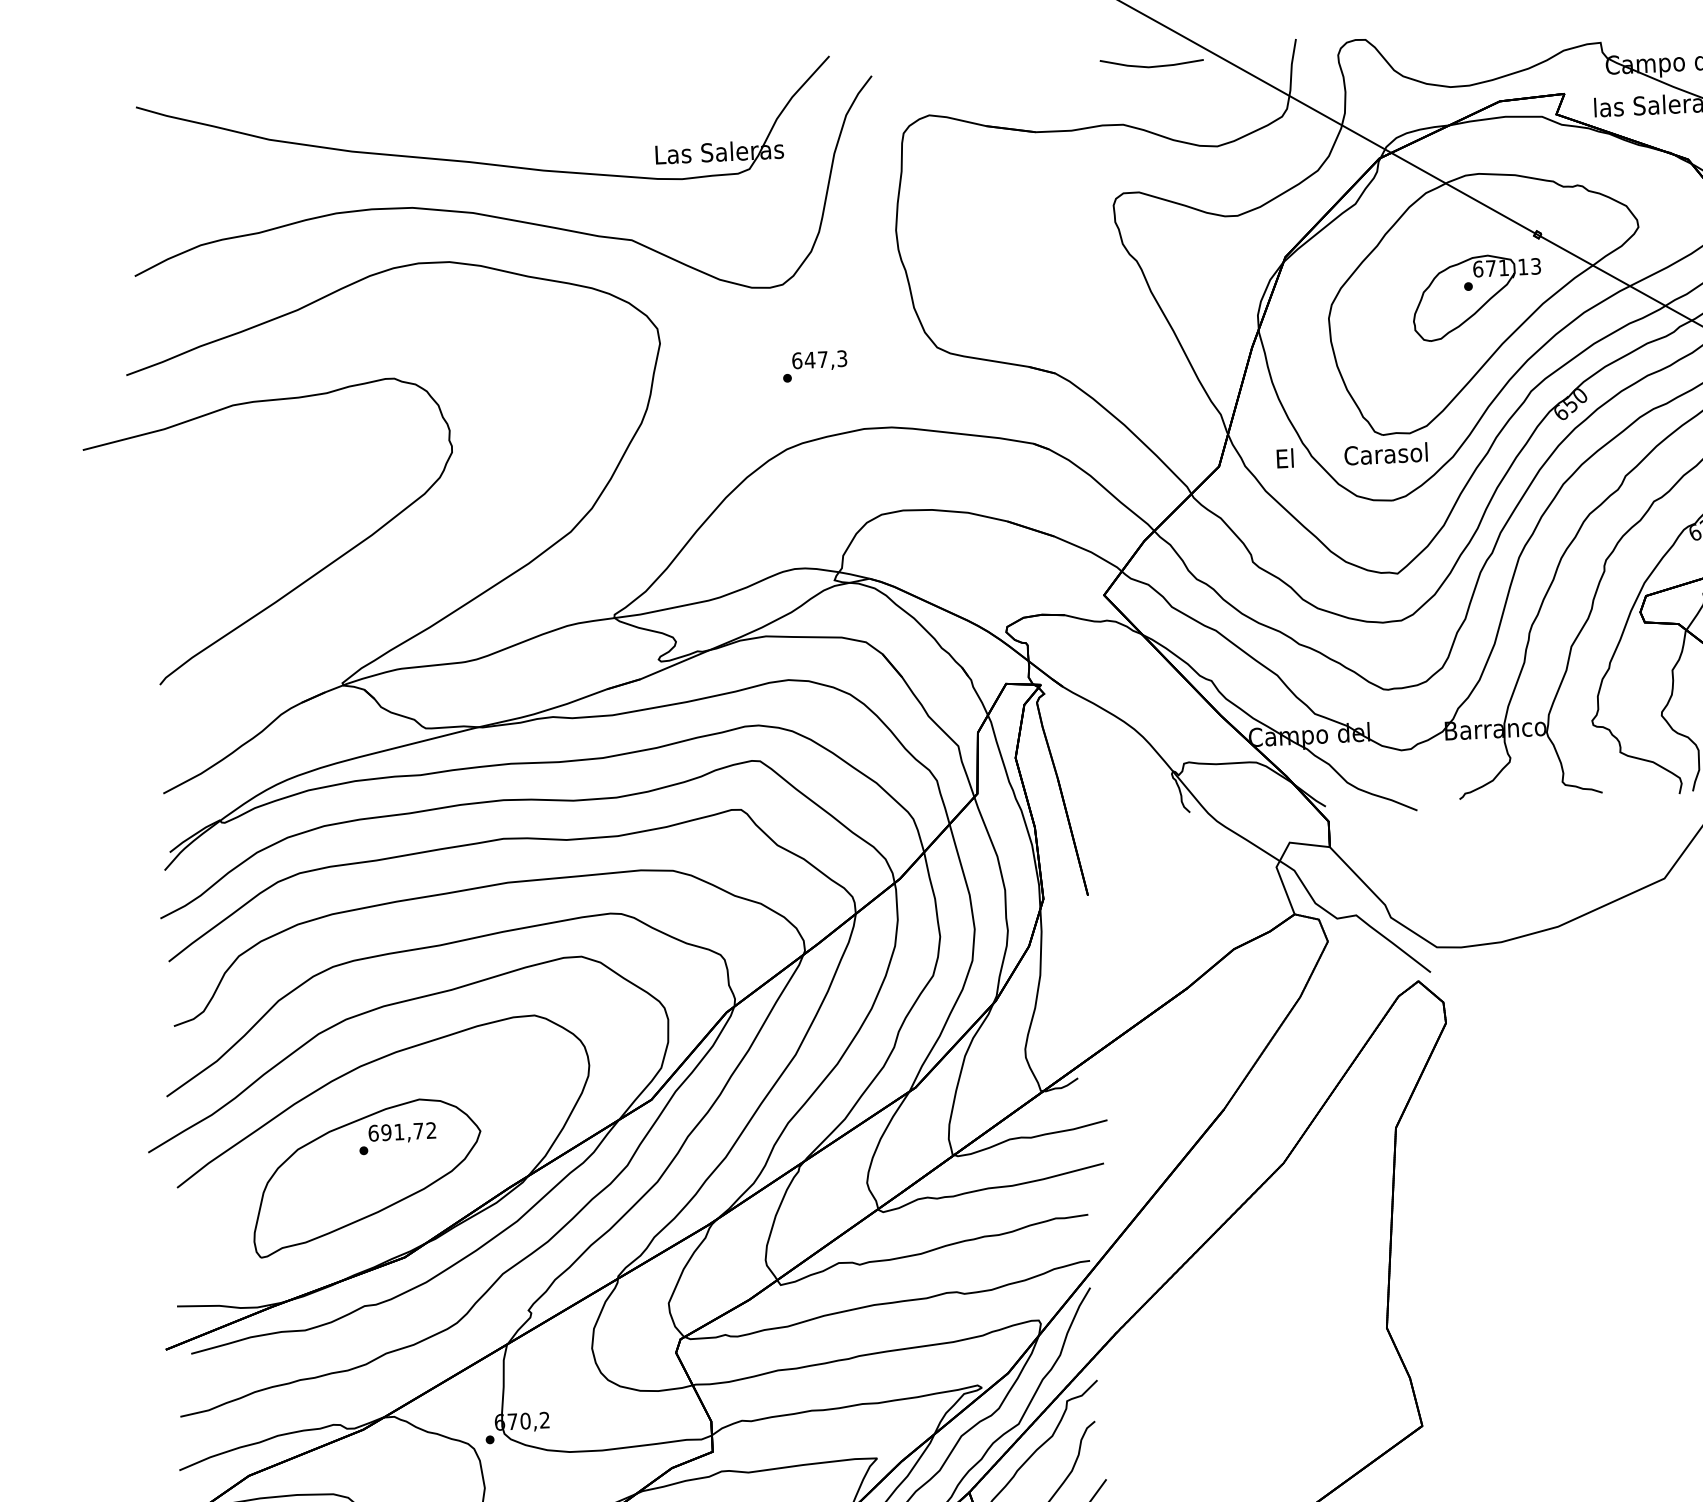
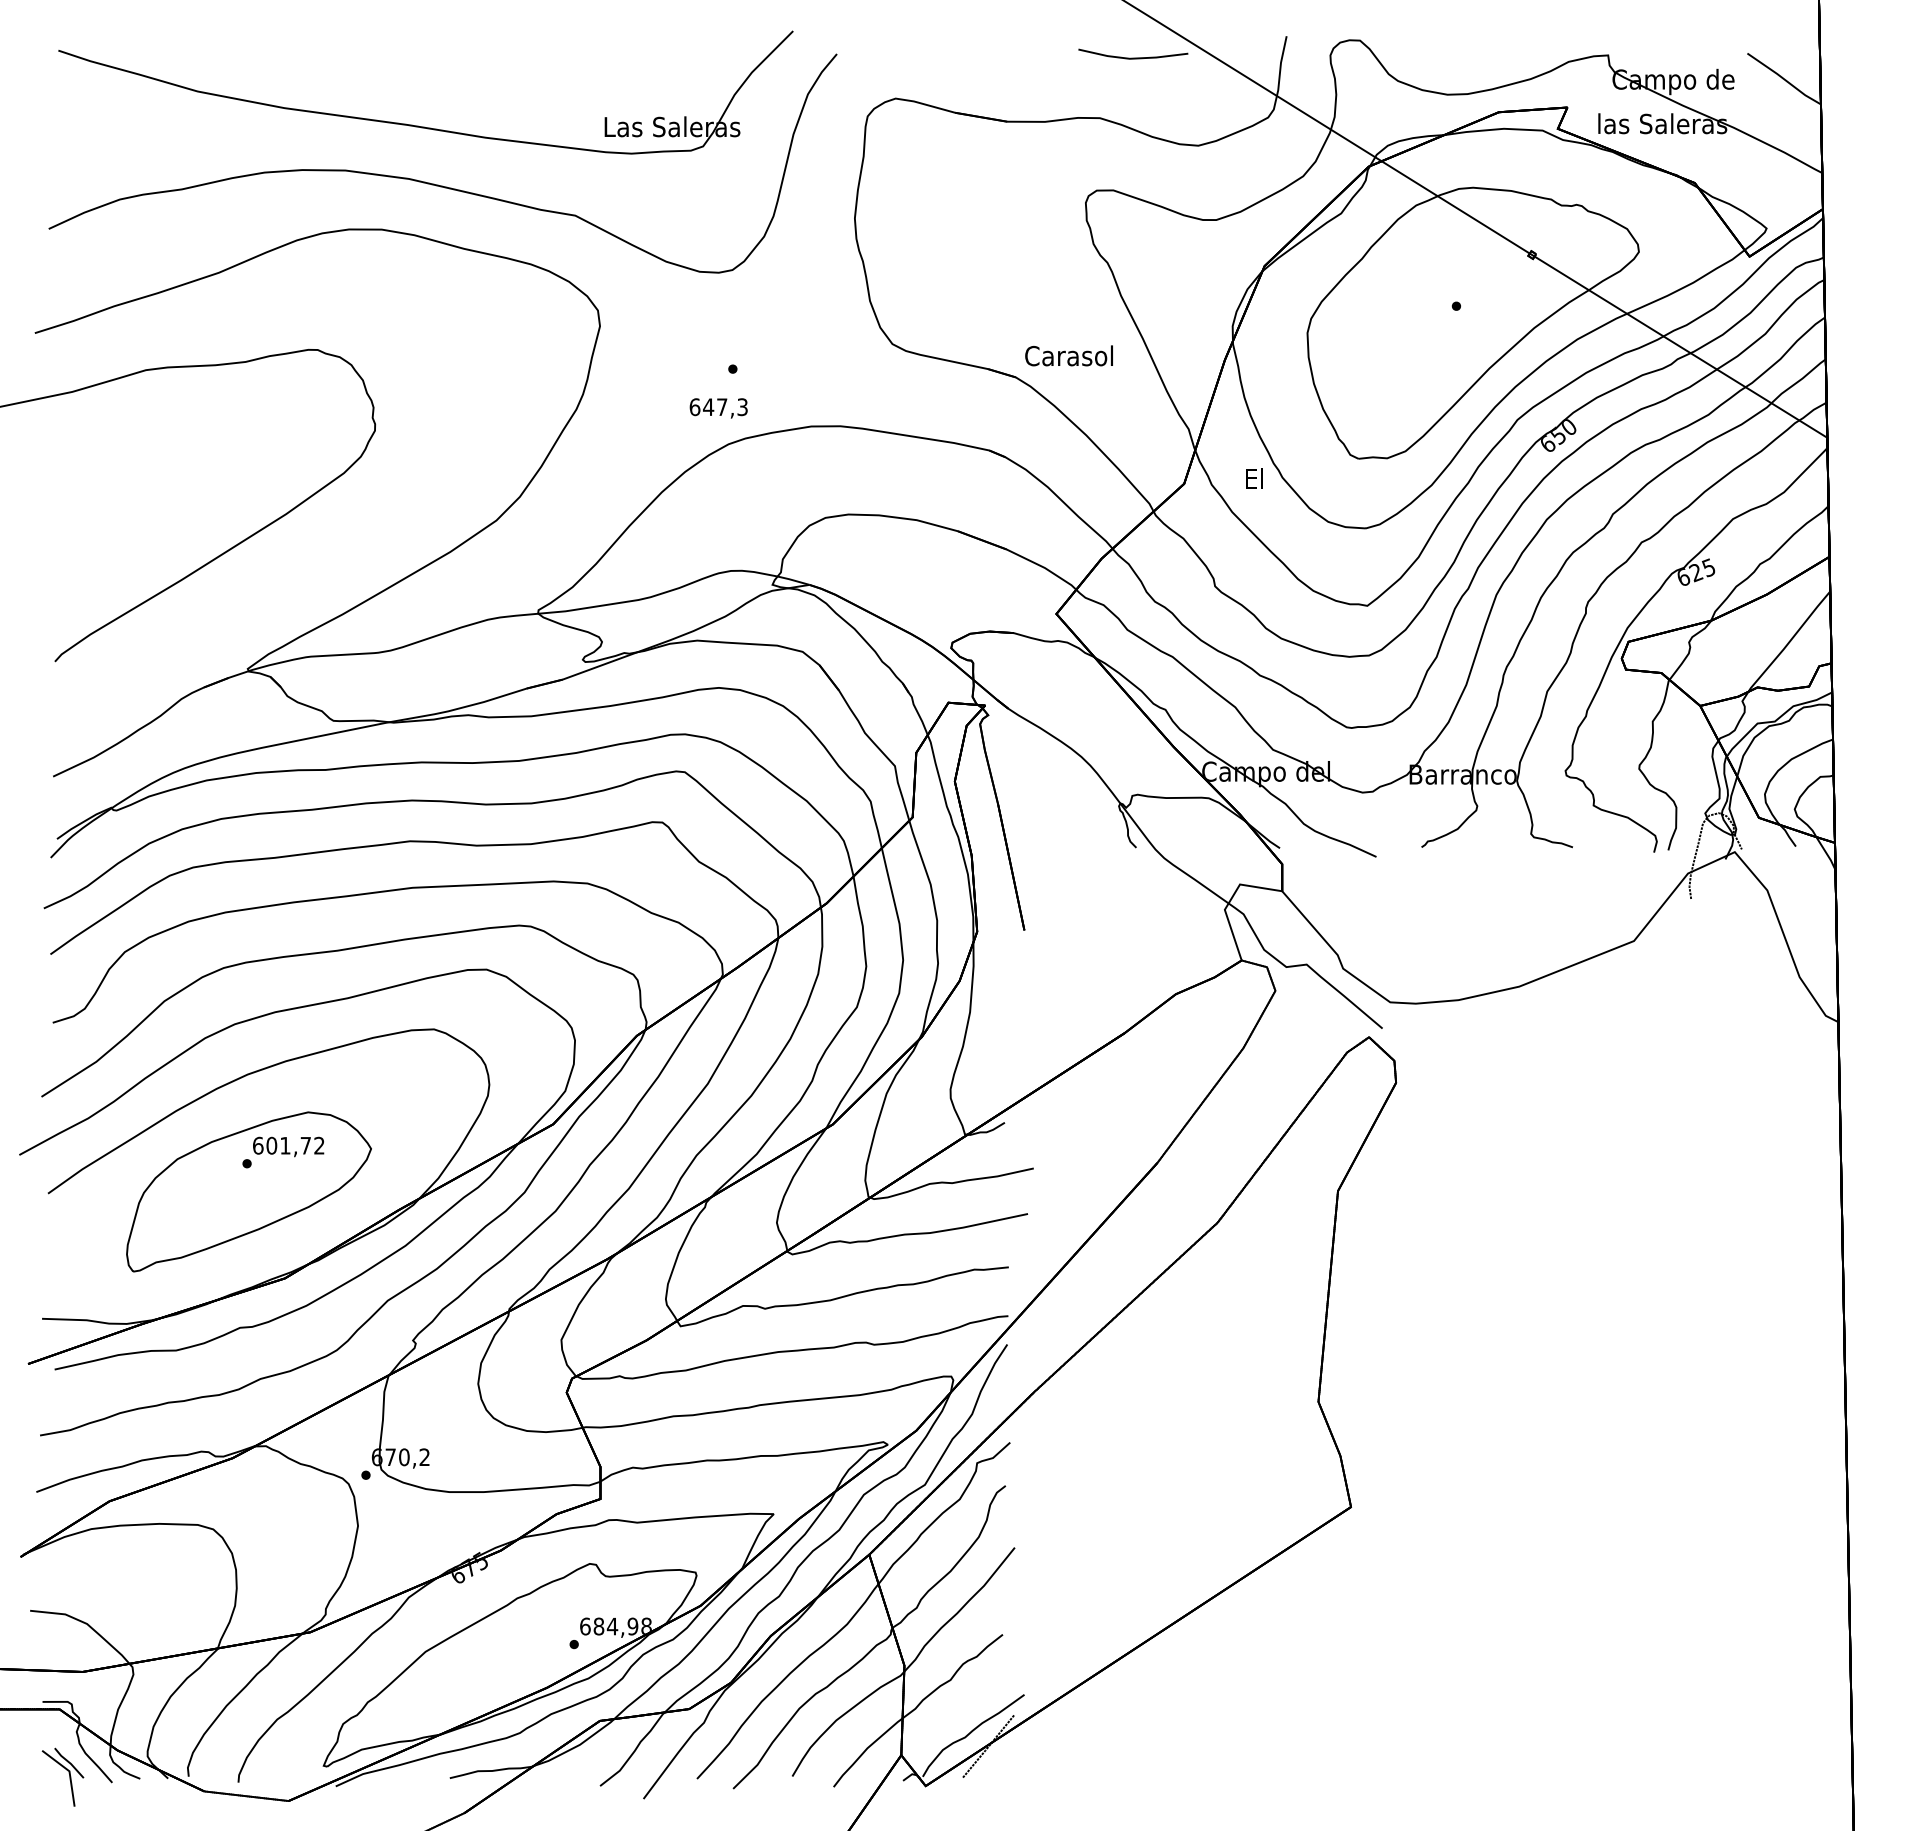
part: (1476, 296) -> (1464, 317), removed
text: (819, 360) -> (718, 408), moved
text: (1385, 453) -> (1068, 355), moved
text: (386, 1132) -> (271, 1145), 691,72 -> 601,72

